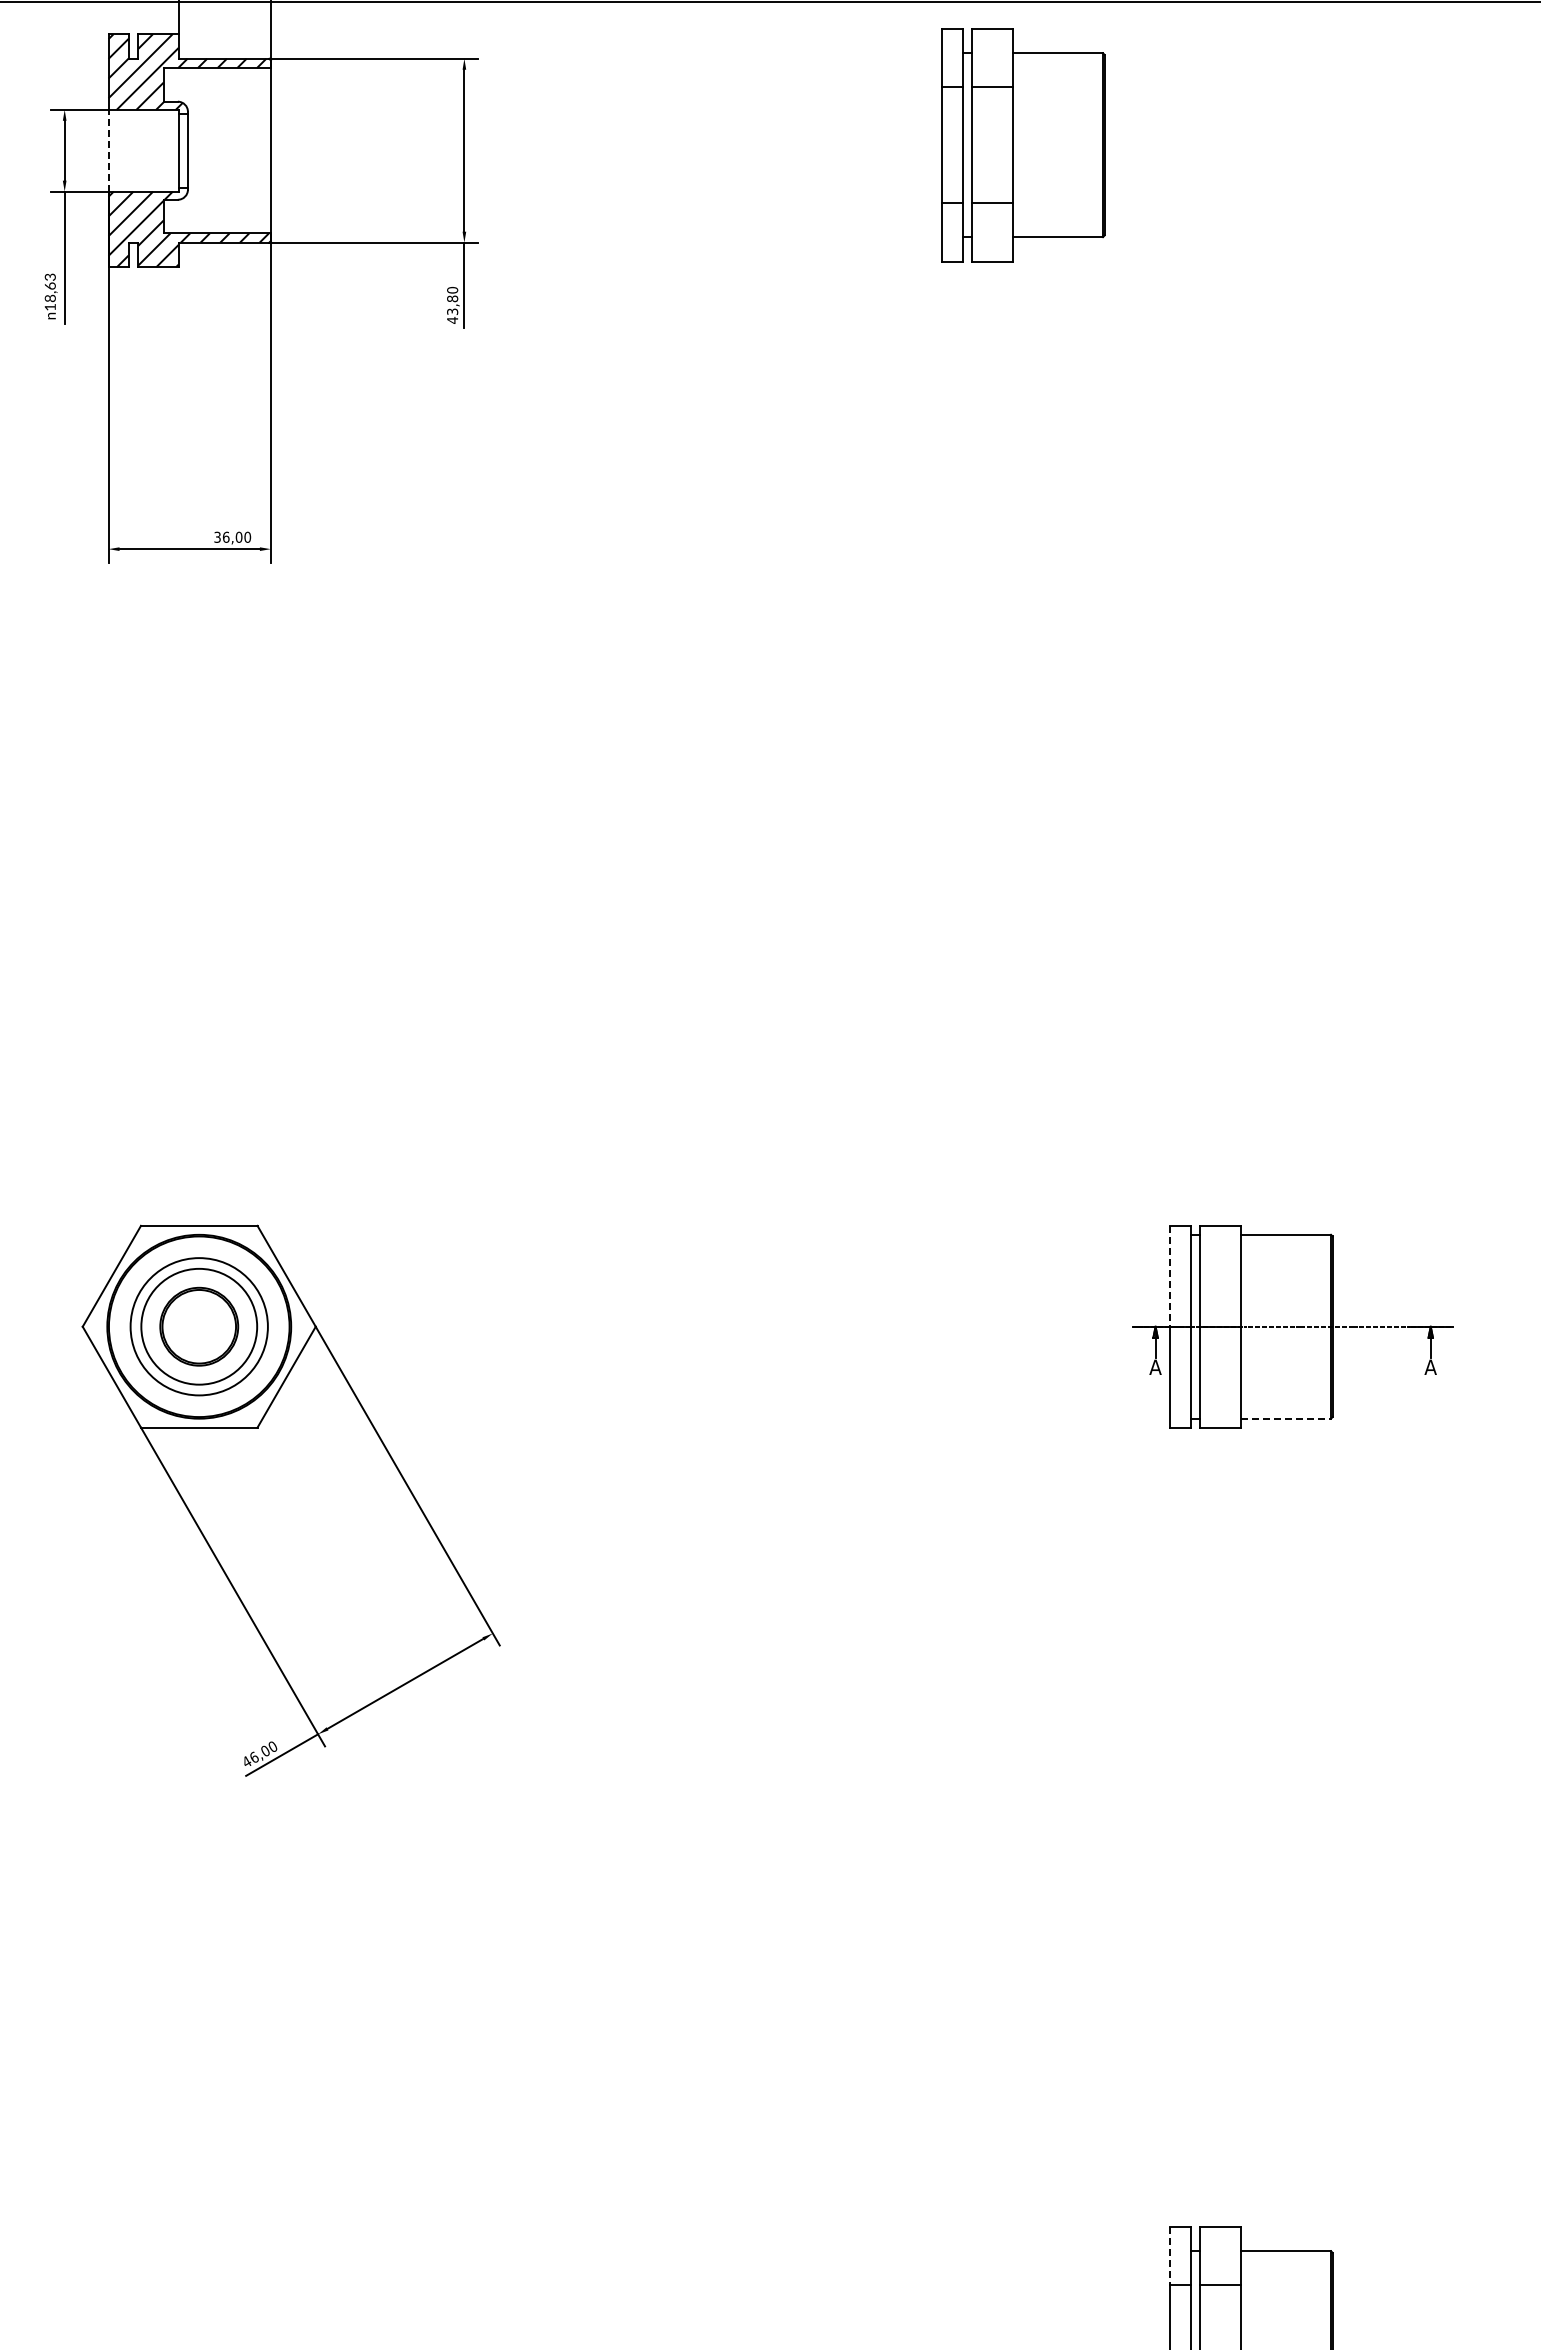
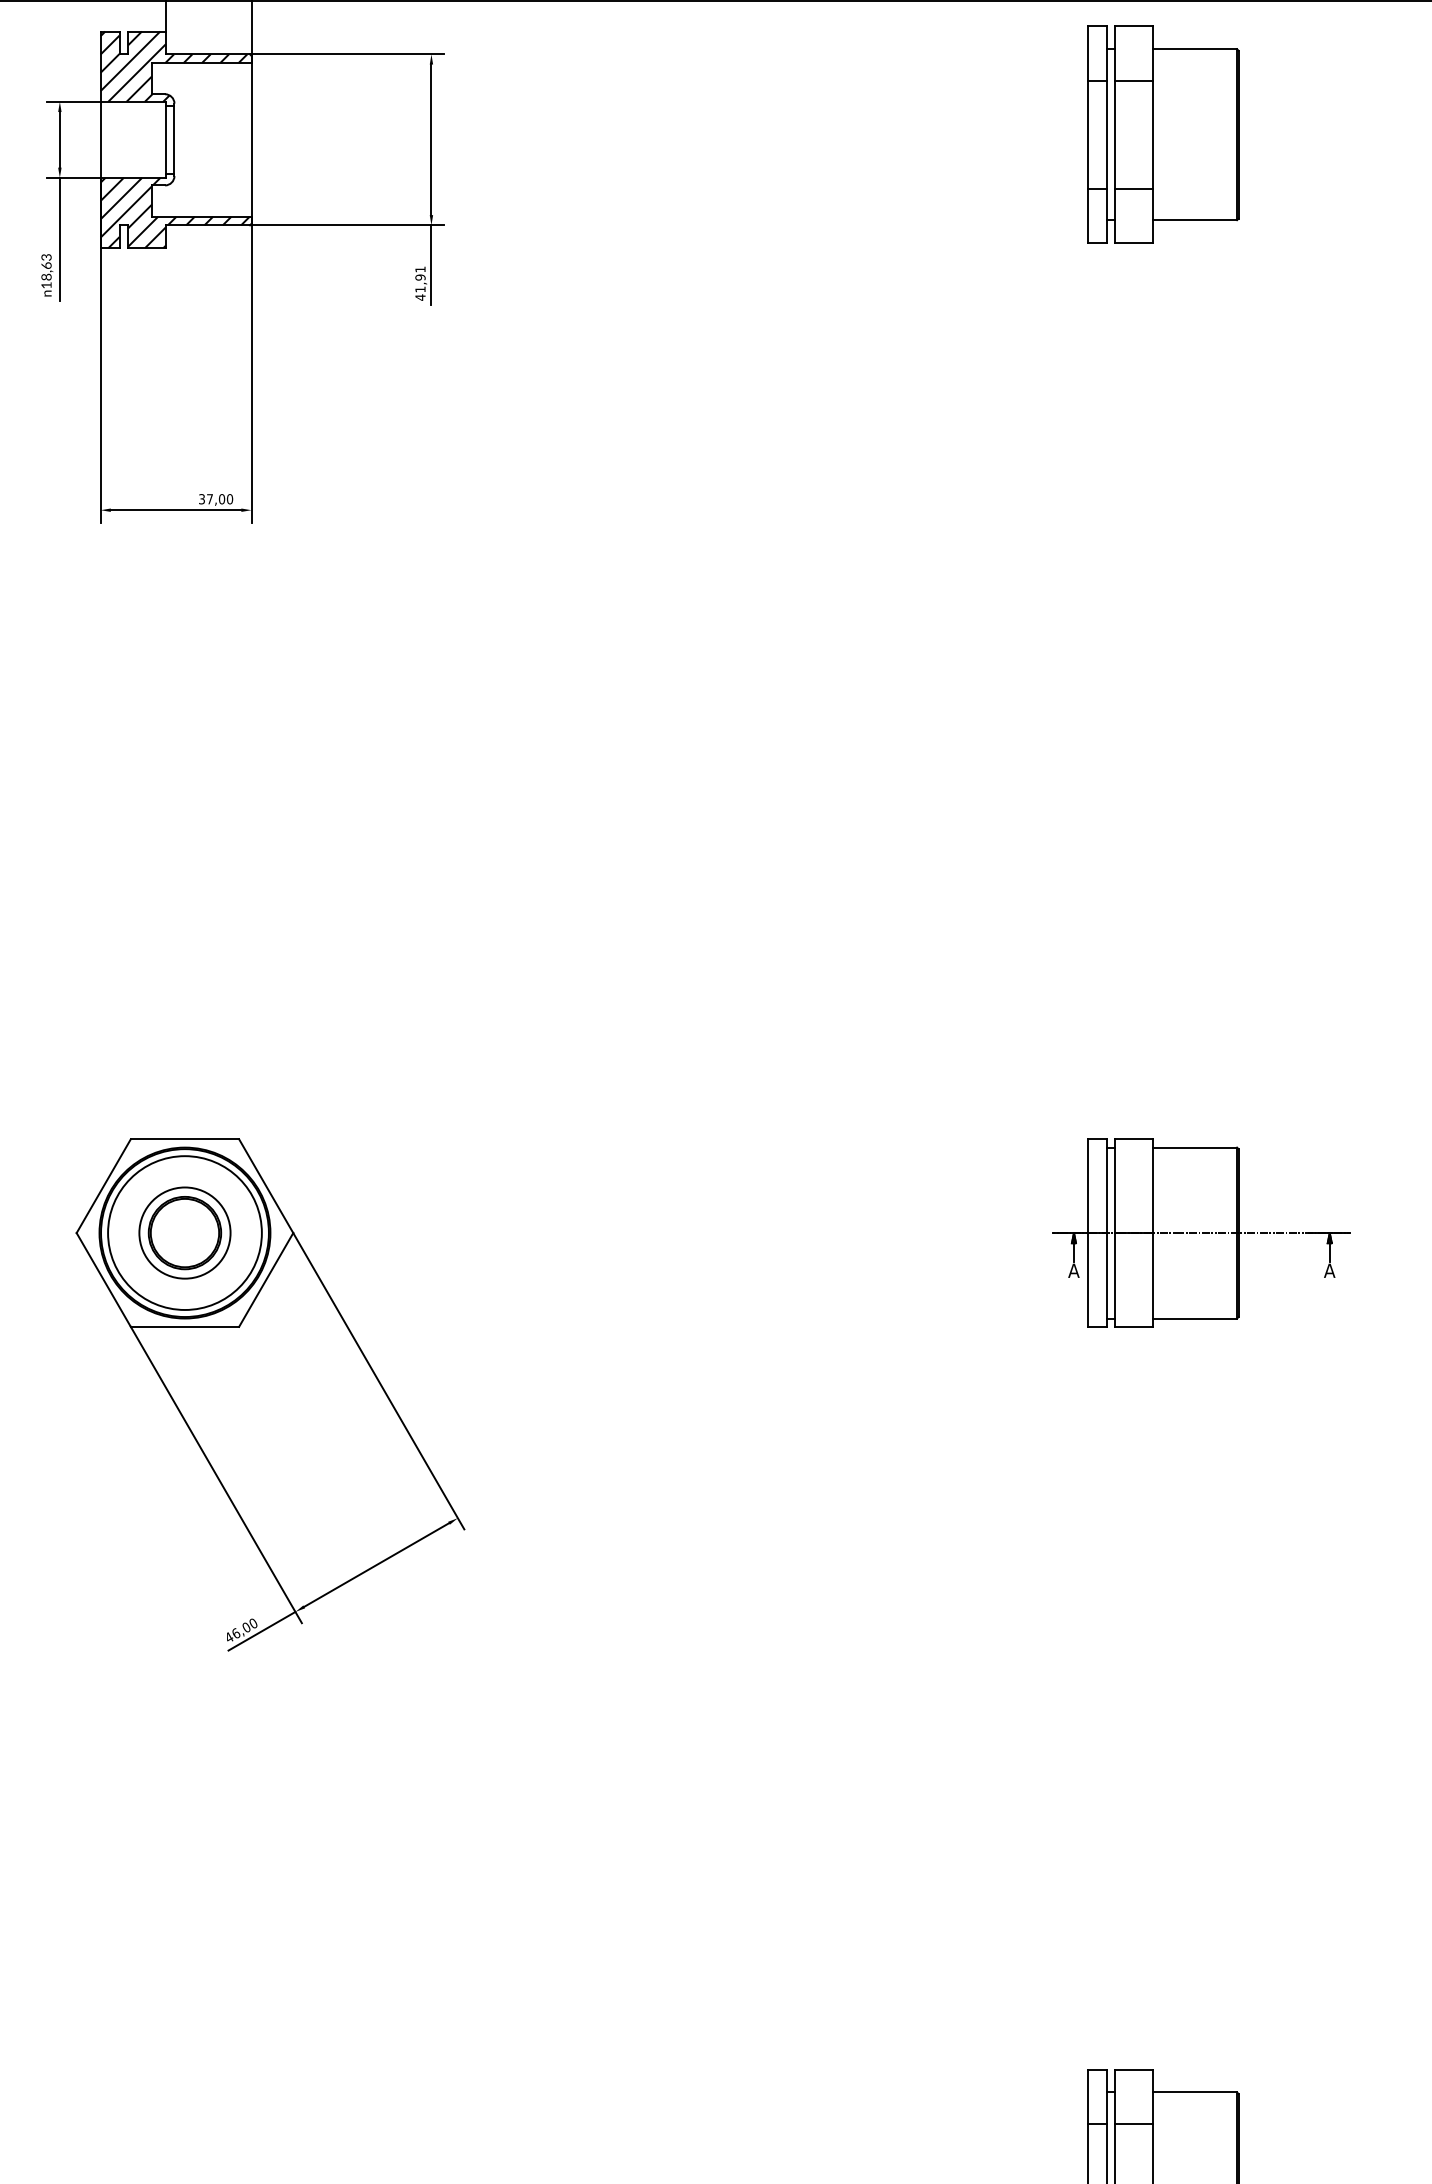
part: (1023, 145) -> (1163, 134), moved
line: (108, 150) -> (100, 139), dashed -> solid
text: (452, 300) -> (420, 279), 43,80 -> 41,91
text: (225, 536) -> (209, 498), 36,00 -> 37,00
line: (1170, 1276) -> (1087, 1186), dashed -> solid
circle: (199, 1326) -> (185, 1232), size x0.71
circle: (199, 1326) -> (185, 1232), size x1.43
line: (1286, 1418) -> (1195, 1318), dashed -> solid
line: (1170, 2256) -> (1087, 2097), dashed -> solid

